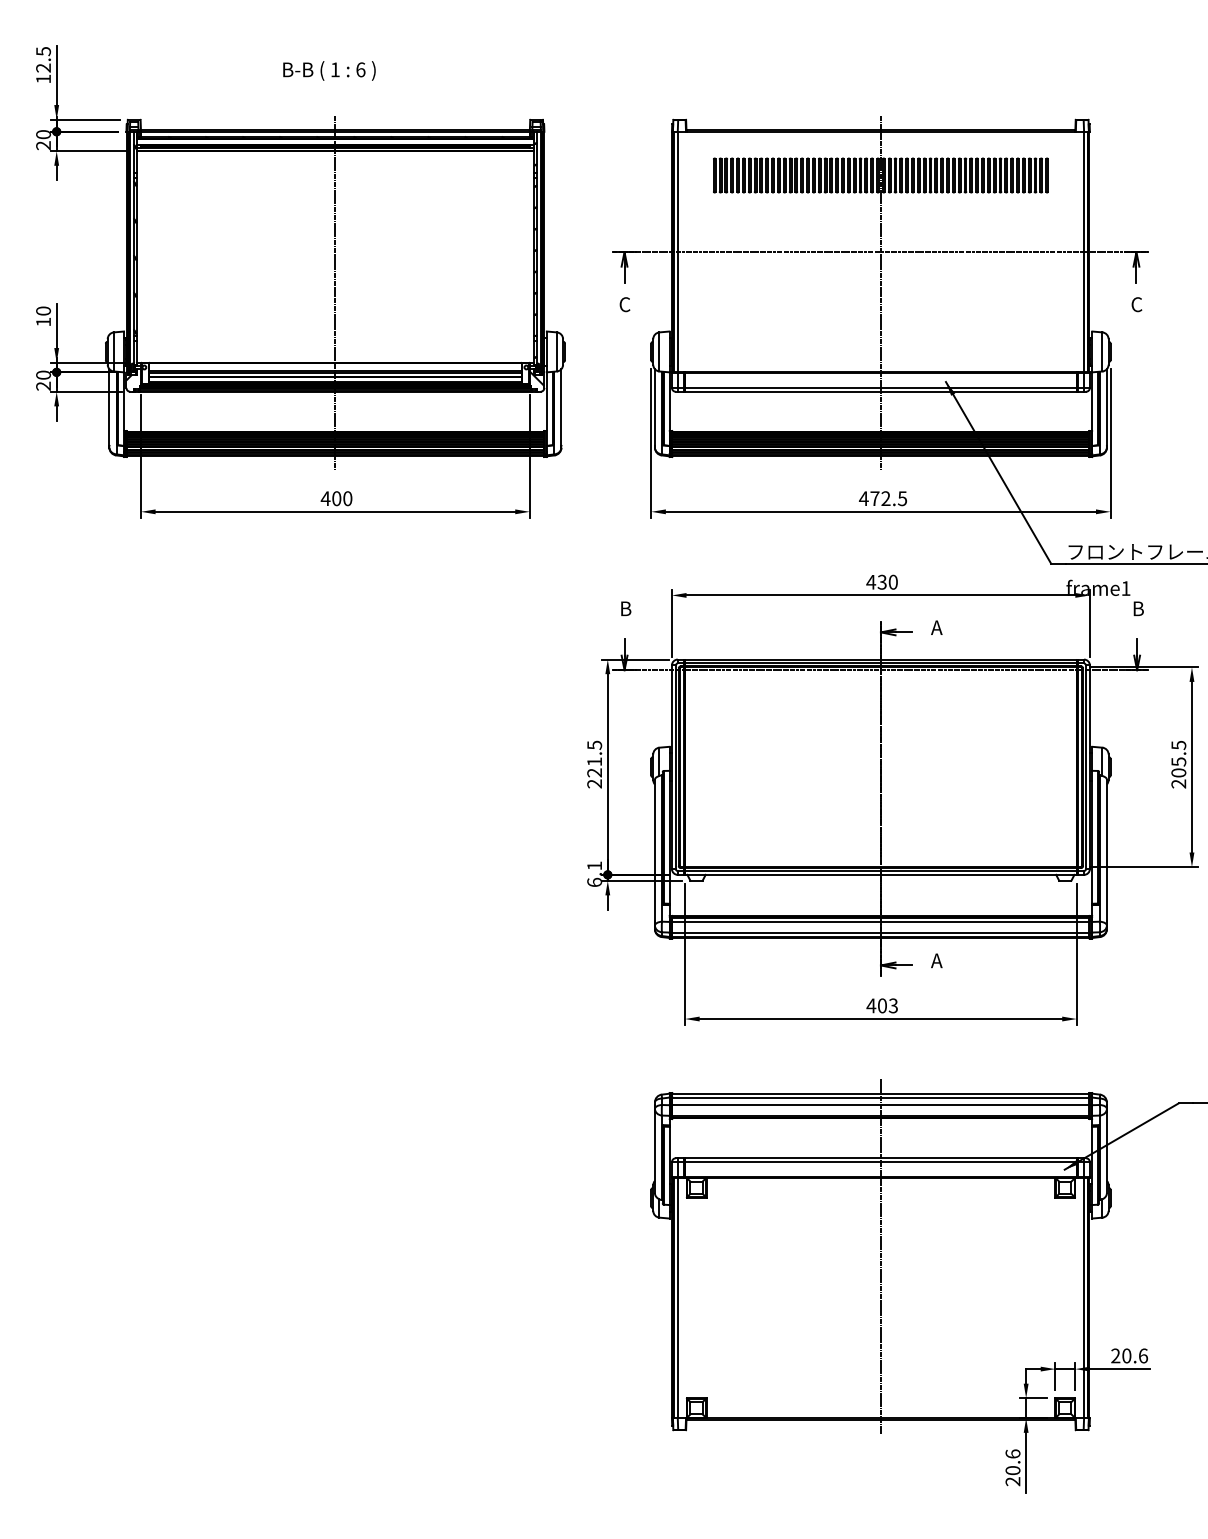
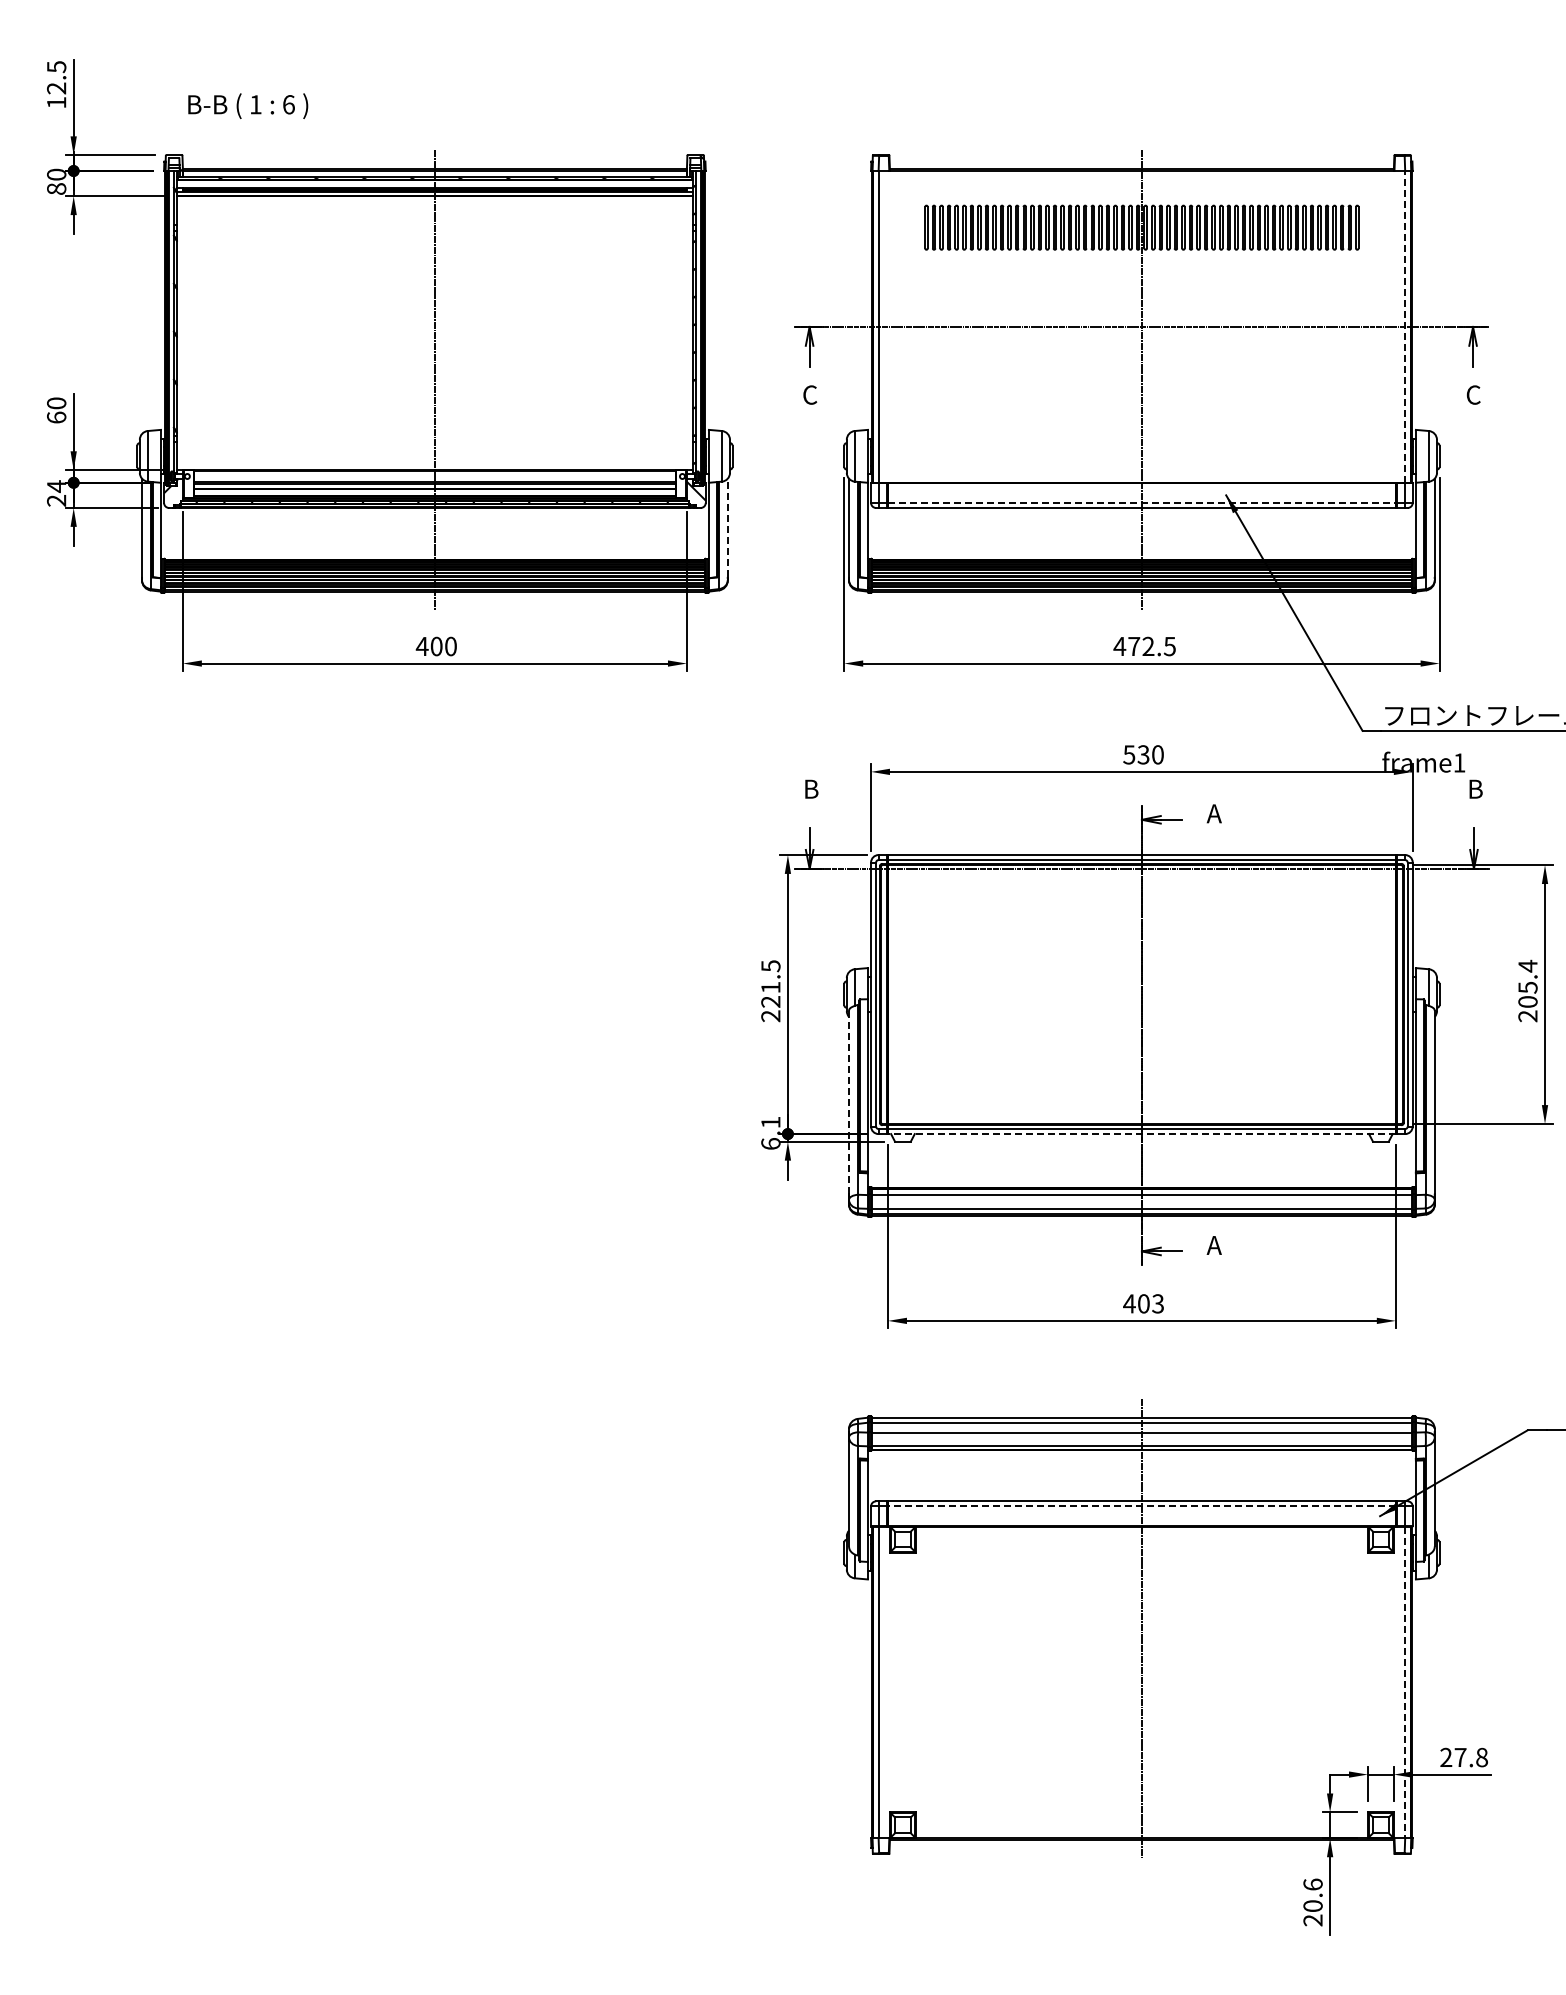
text: (329, 70) -> (248, 105), moved
text: (43, 145) -> (56, 188), 20 -> 80
line: (1083, 251) -> (1404, 326), solid -> dashed
text: (43, 321) -> (56, 417), 10 -> 60
text: (43, 375) -> (56, 486), 20 -> 24
line: (880, 387) -> (1141, 502), solid -> dashed
line: (561, 406) -> (727, 527), solid -> dashed
text: (870, 582) -> (1128, 754), 430 -> 530
text: (1178, 744) -> (1527, 965), 205.5 -> 205.4
line: (655, 850) -> (849, 1102), solid -> dashed
line: (880, 875) -> (1141, 1134), solid -> dashed
line: (880, 1162) -> (1141, 1506), solid -> dashed
line: (1083, 1298) -> (1404, 1682), solid -> dashed
text: (1135, 1355) -> (1471, 1757), 20.6 -> 27.8

